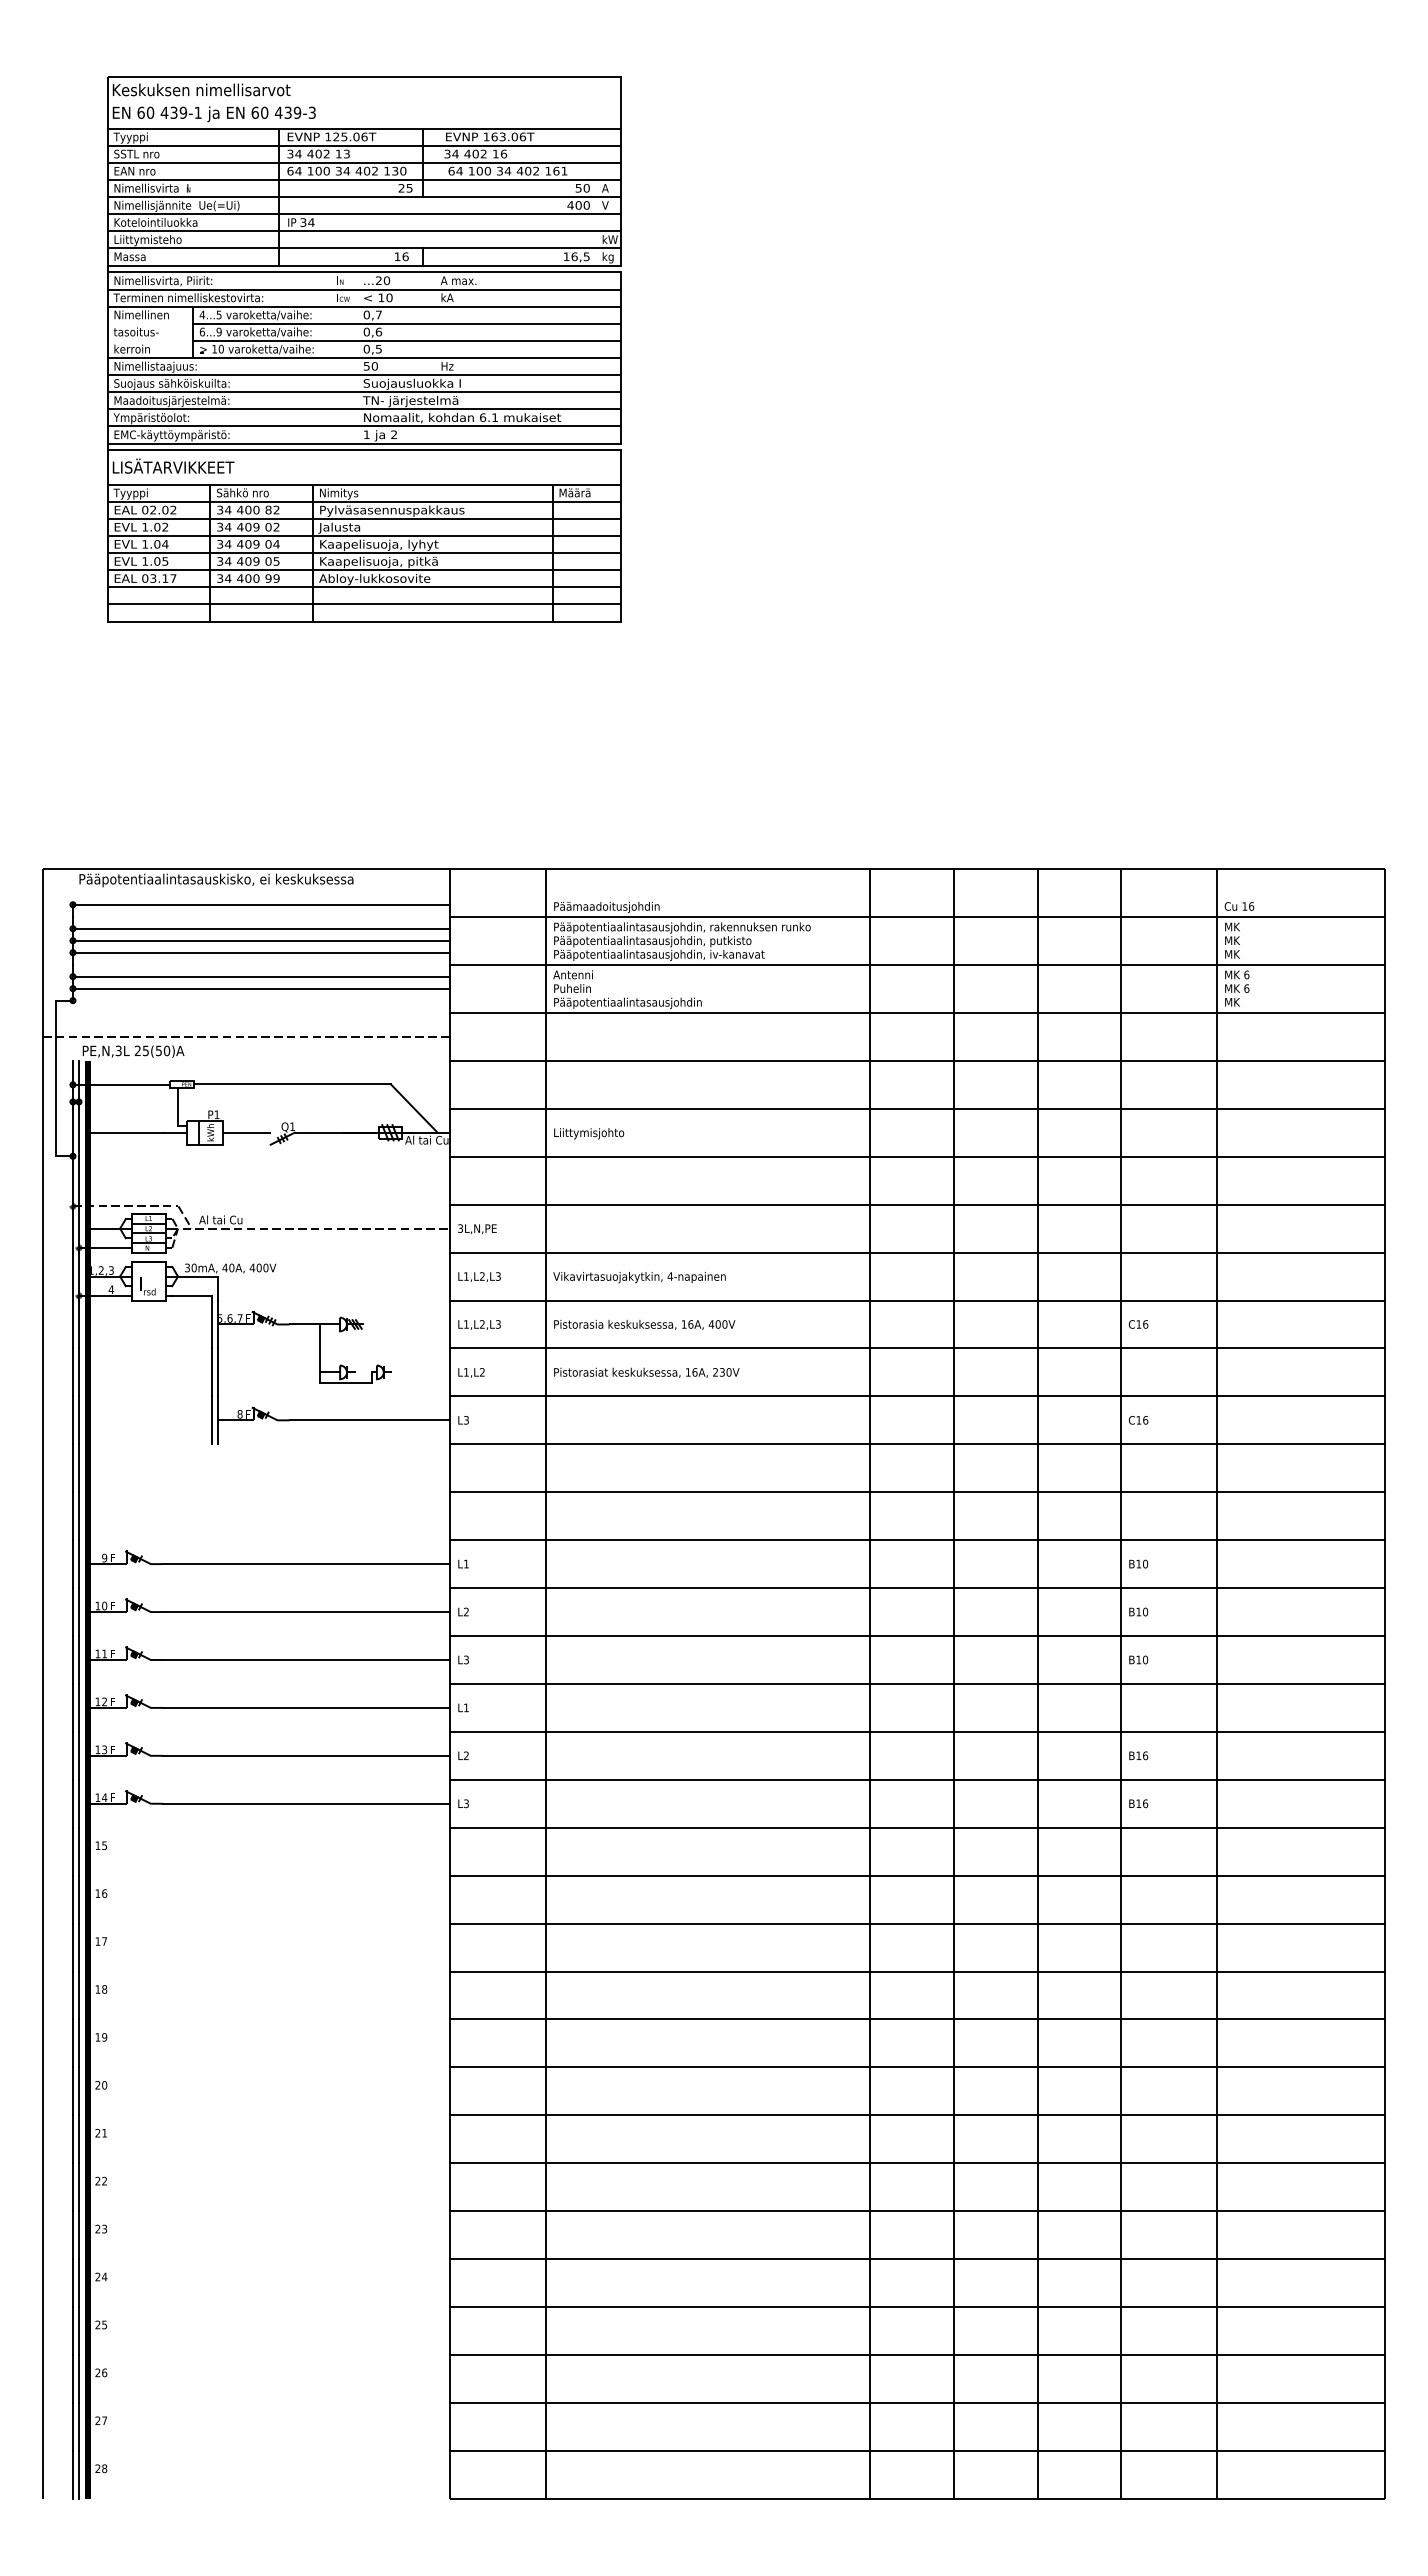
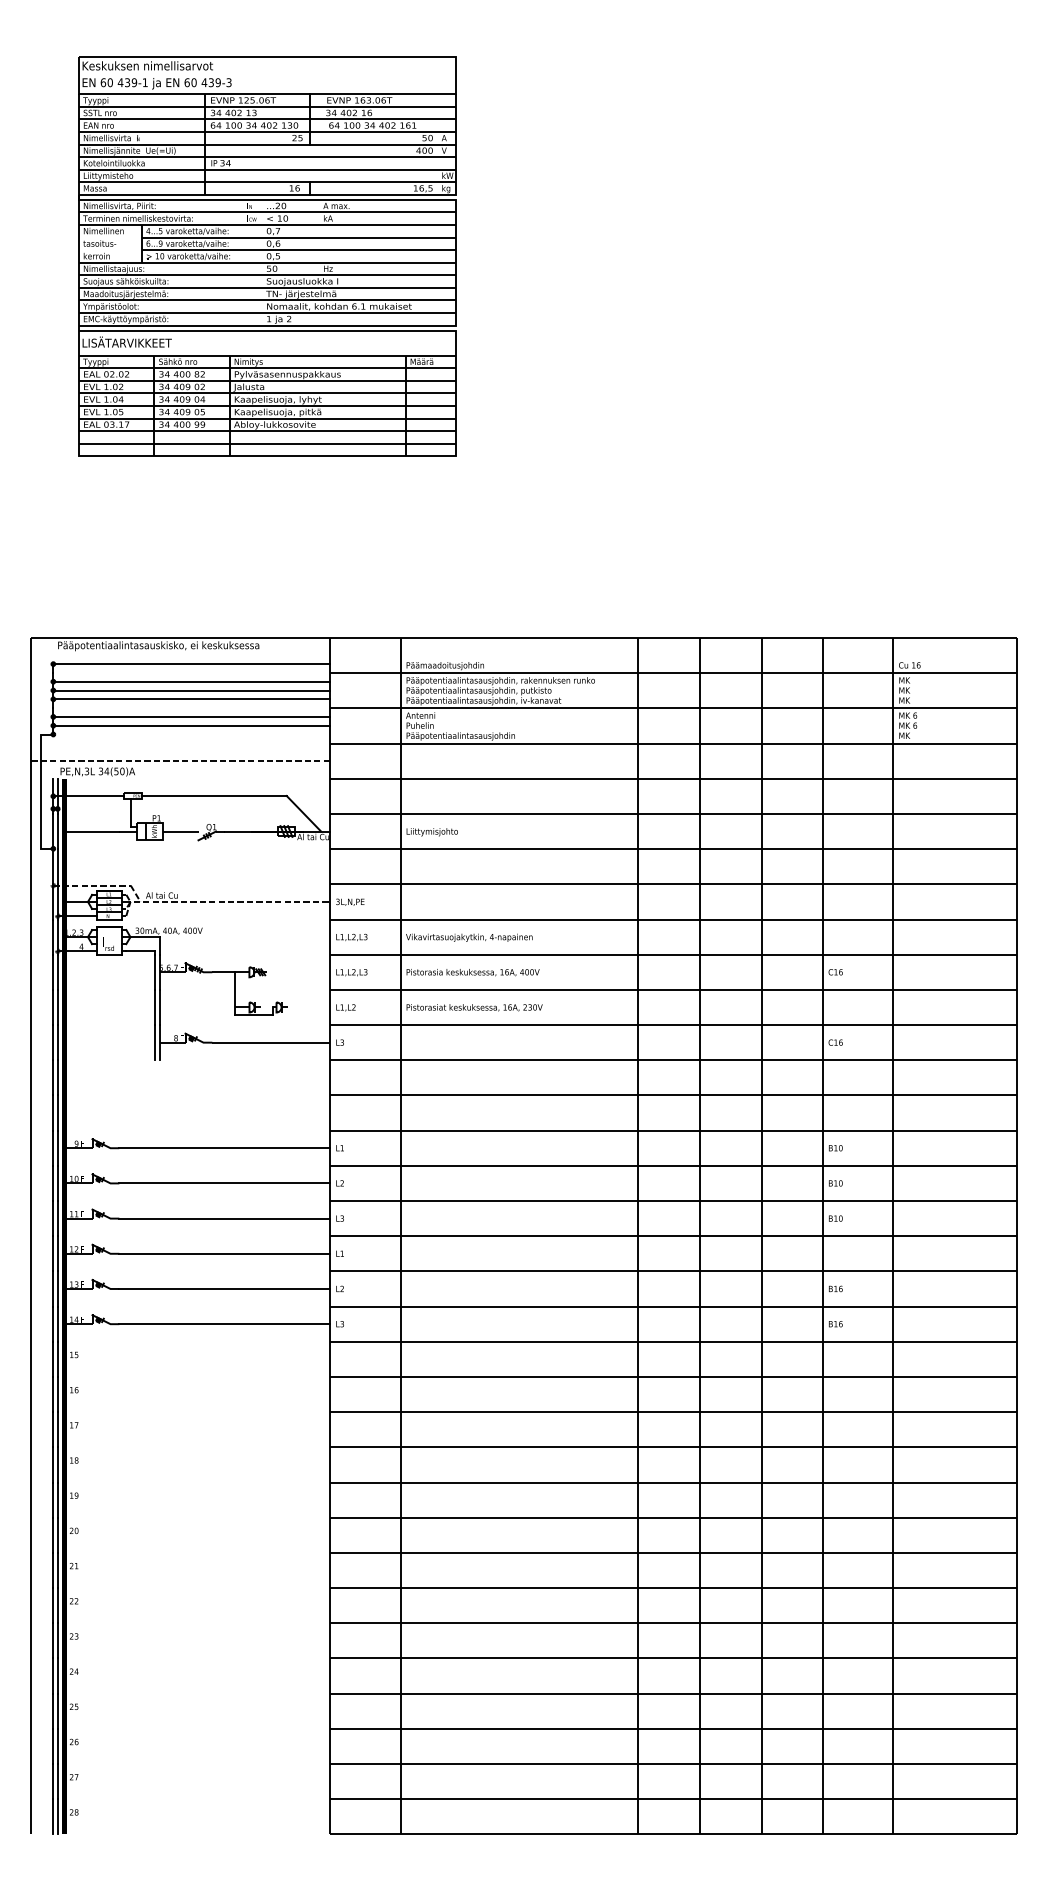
text: (142, 1050) -> (104, 771), 25(50)A -> 34(50)A

